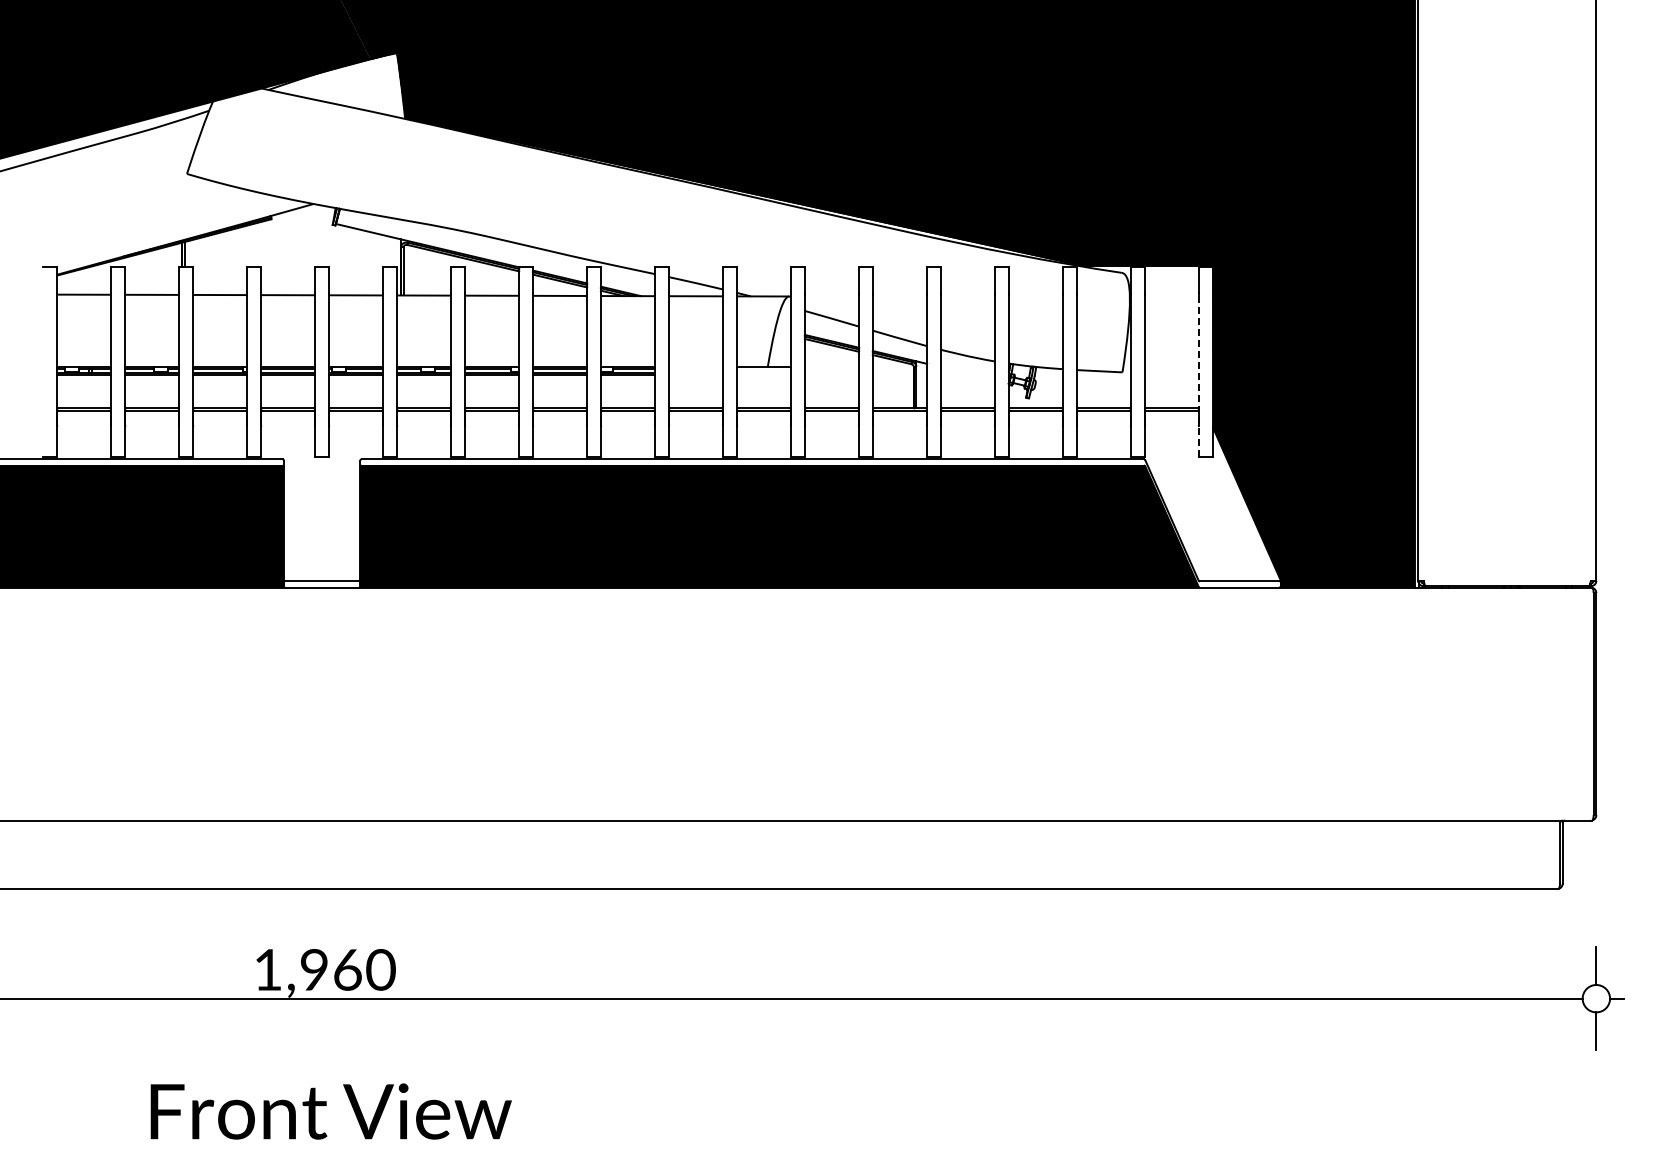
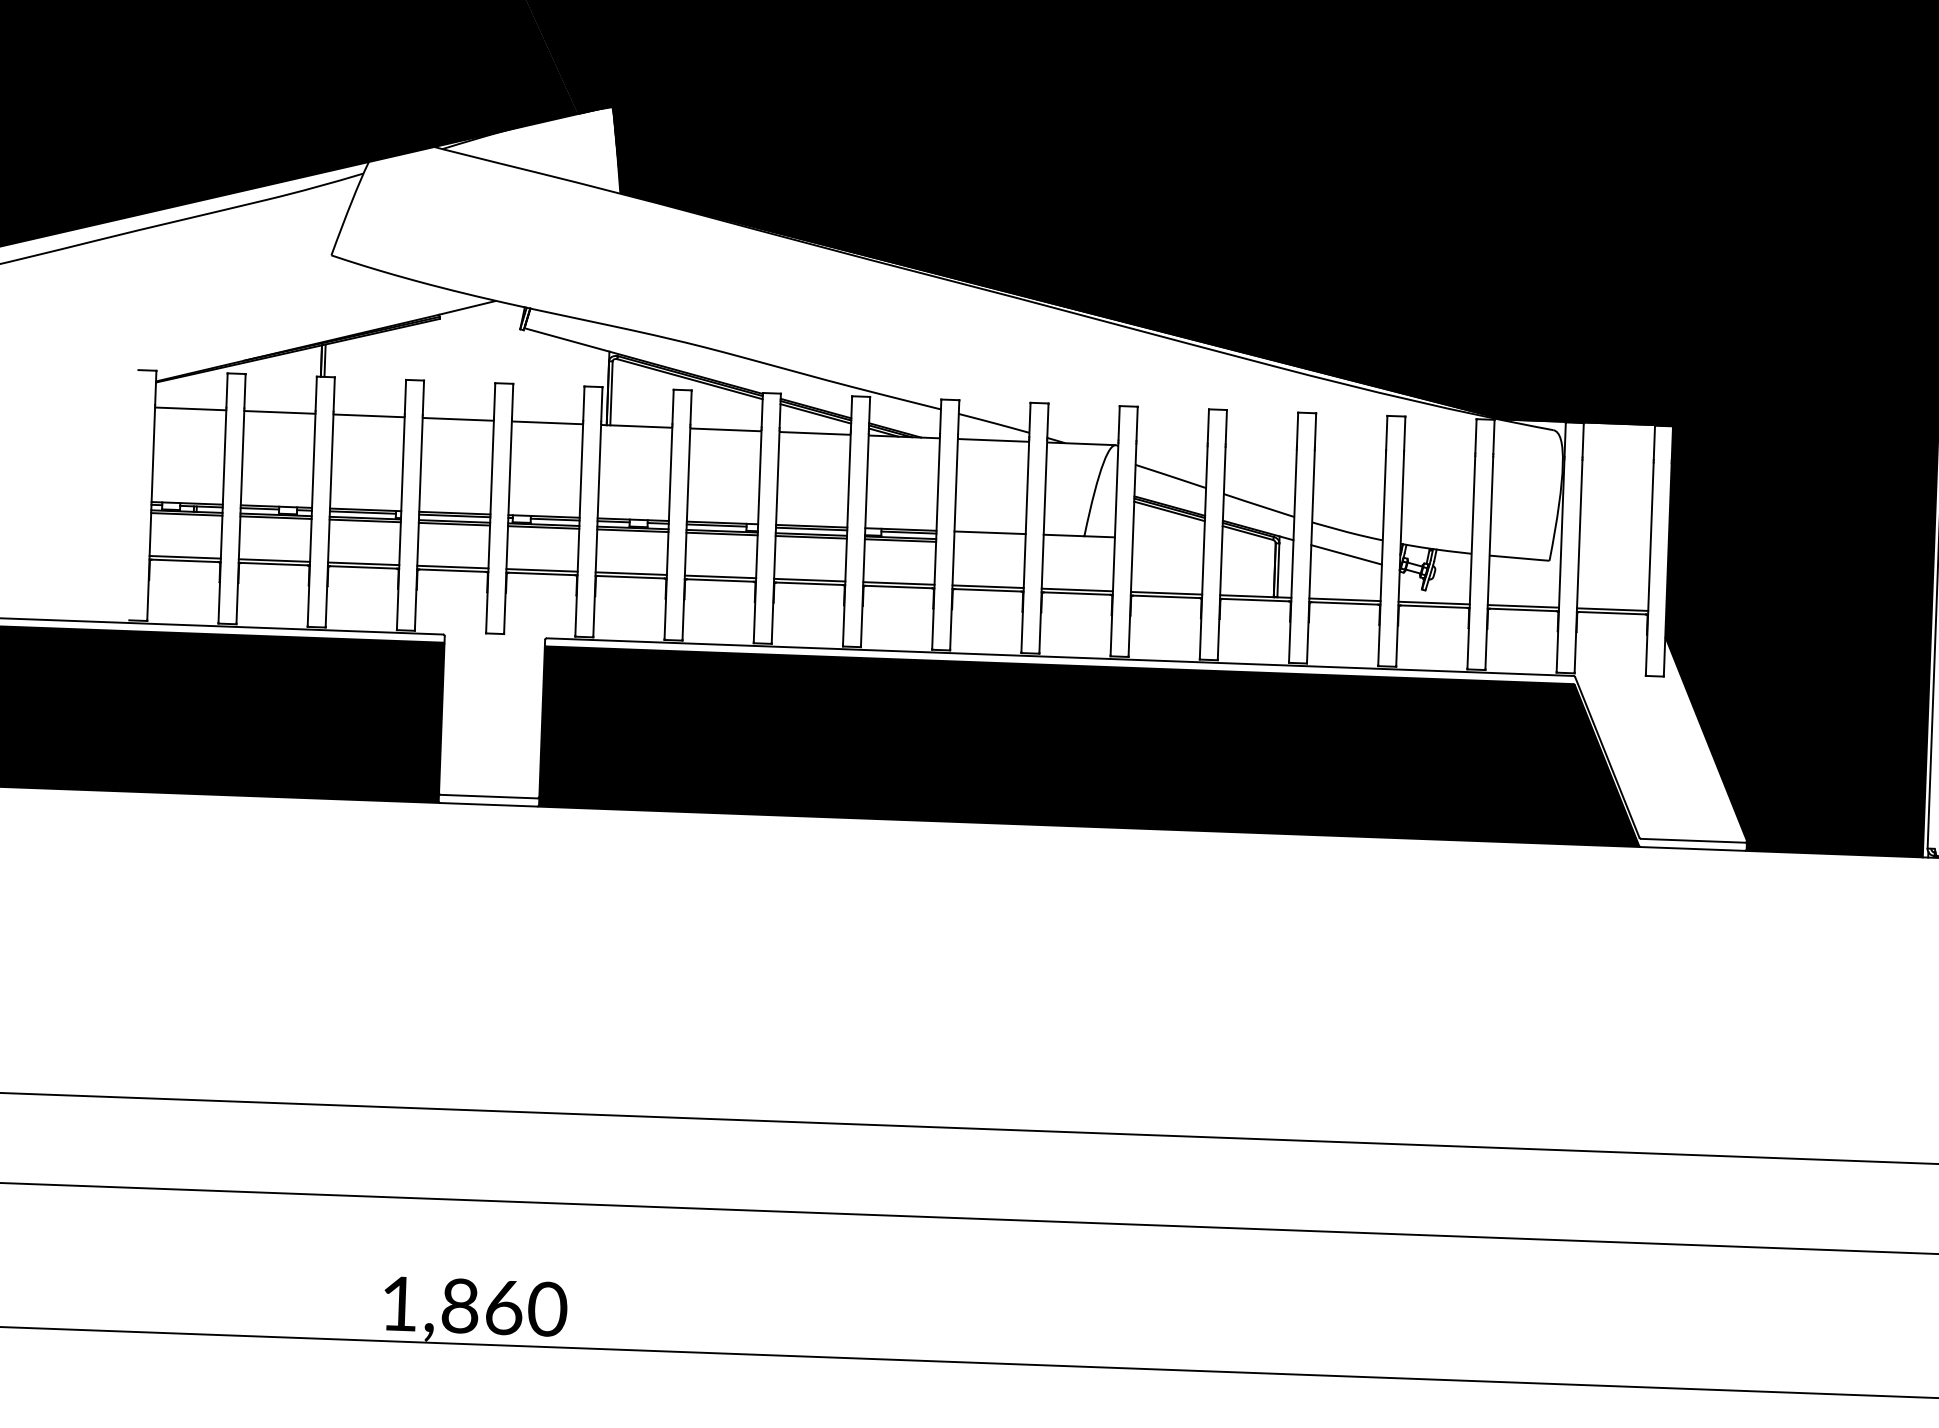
line: (695, 366) -> (989, 532), added
line: (967, 373) -> (1346, 554), added
line: (1199, 375) -> (1650, 568), dashed -> solid
text: (314, 970) -> (460, 1306), 1,960 -> 1,860

